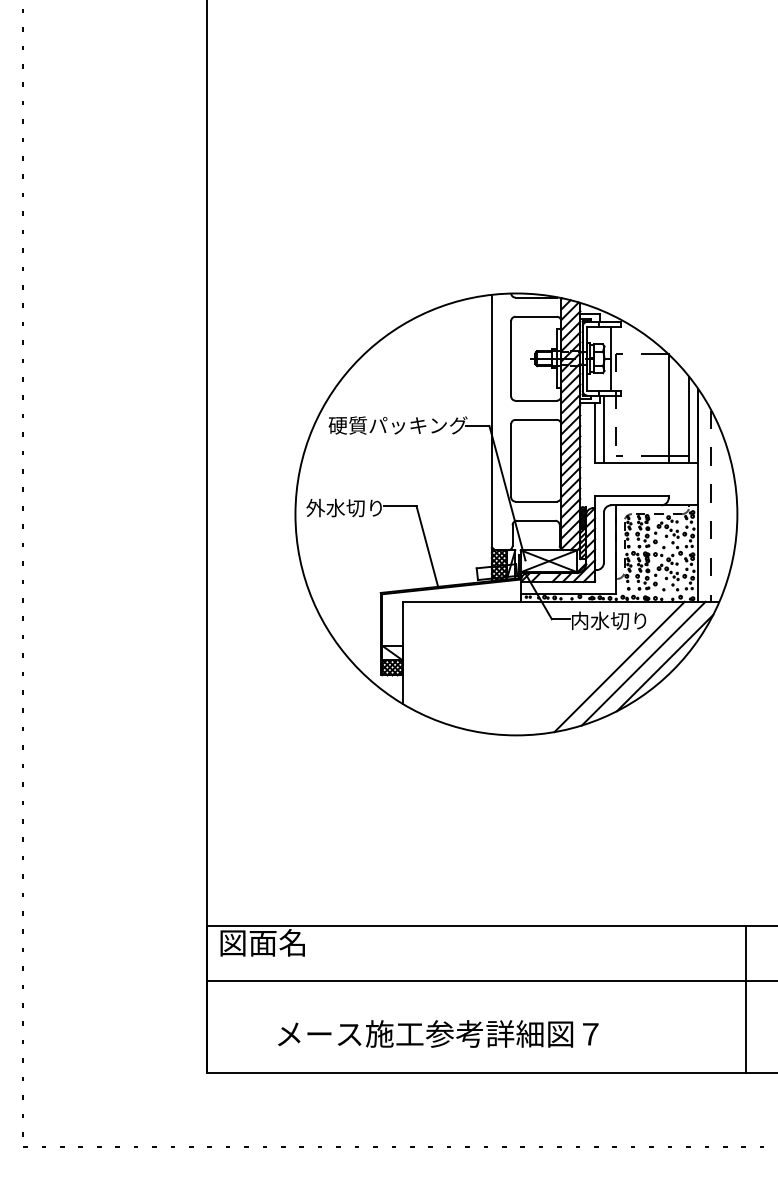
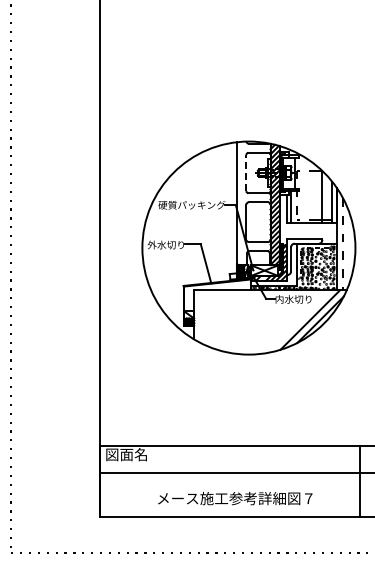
line: (511, 357) -> (246, 172), solid -> dashed
line: (619, 666) -> (298, 321), removed
text: (438, 1033) -> (235, 498), moved

